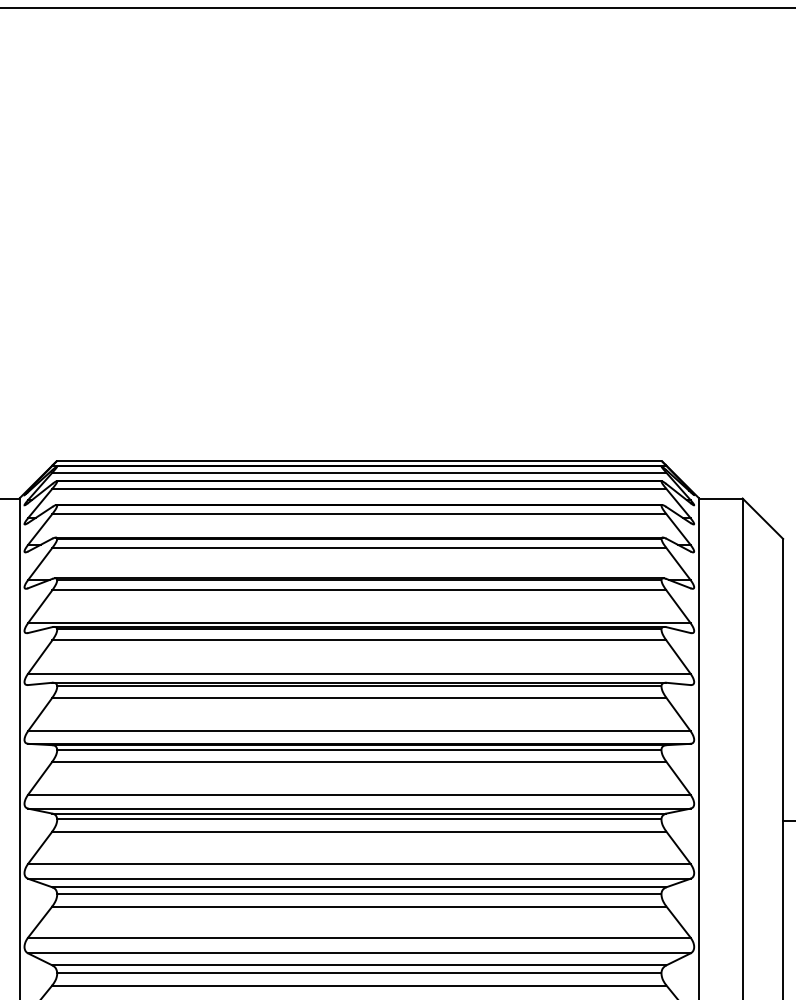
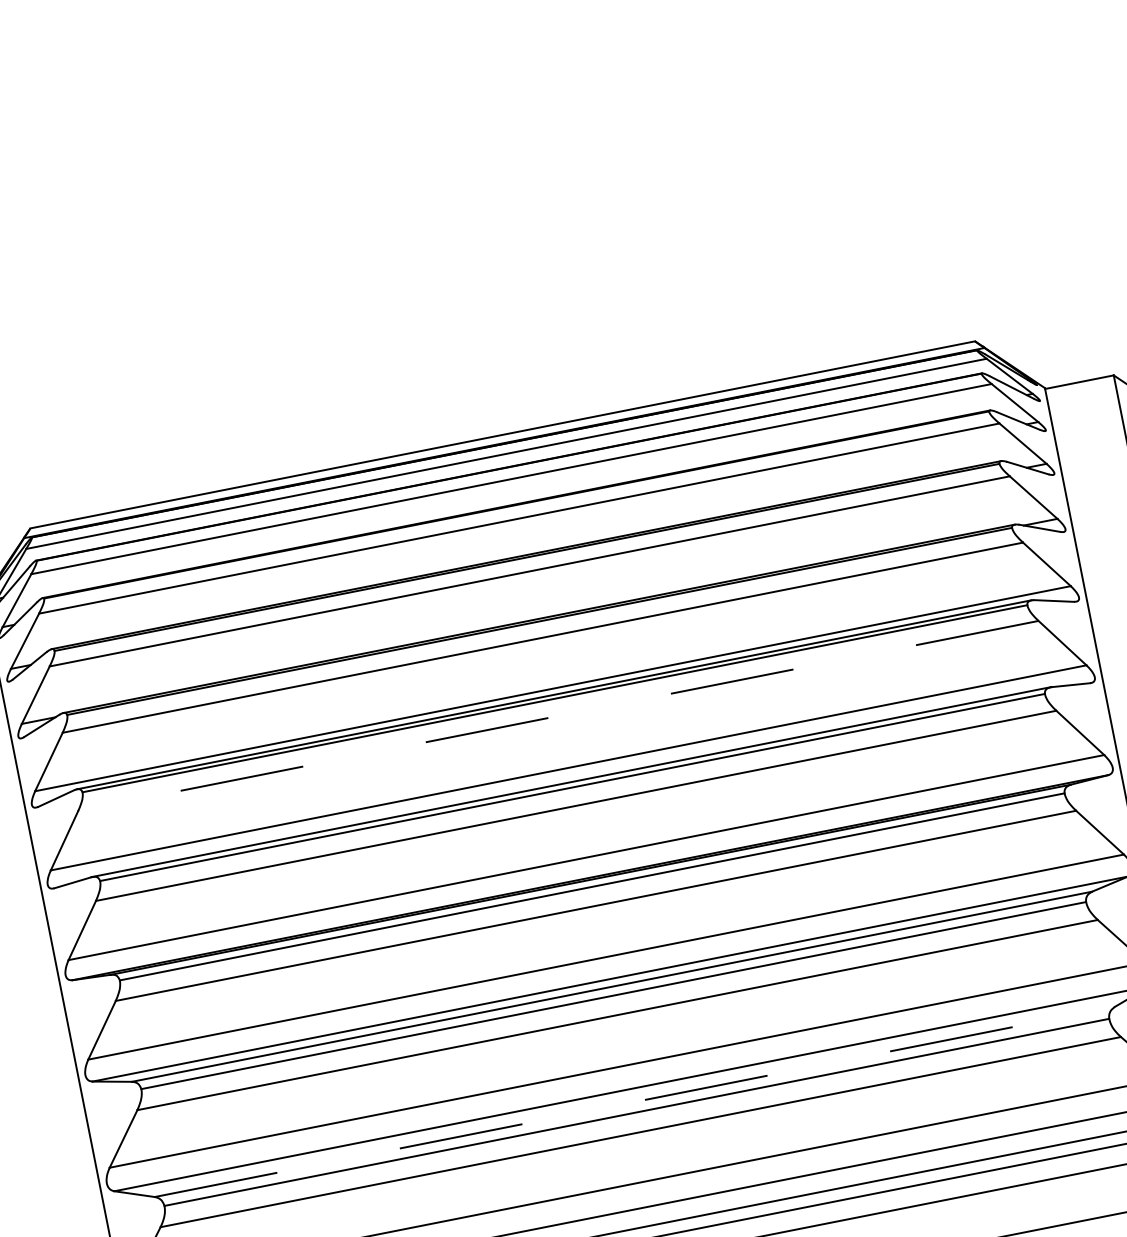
line: (358, 640) -> (557, 716), solid -> dashed
line: (359, 887) -> (635, 1102), solid -> dashed

